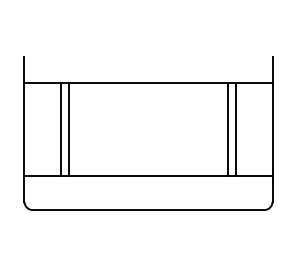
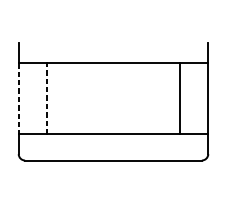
line: (69, 128) -> (53, 98), removed
line: (227, 128) -> (173, 98), removed
line: (24, 129) -> (18, 98), solid -> dashed
line: (61, 129) -> (47, 98), solid -> dashed

